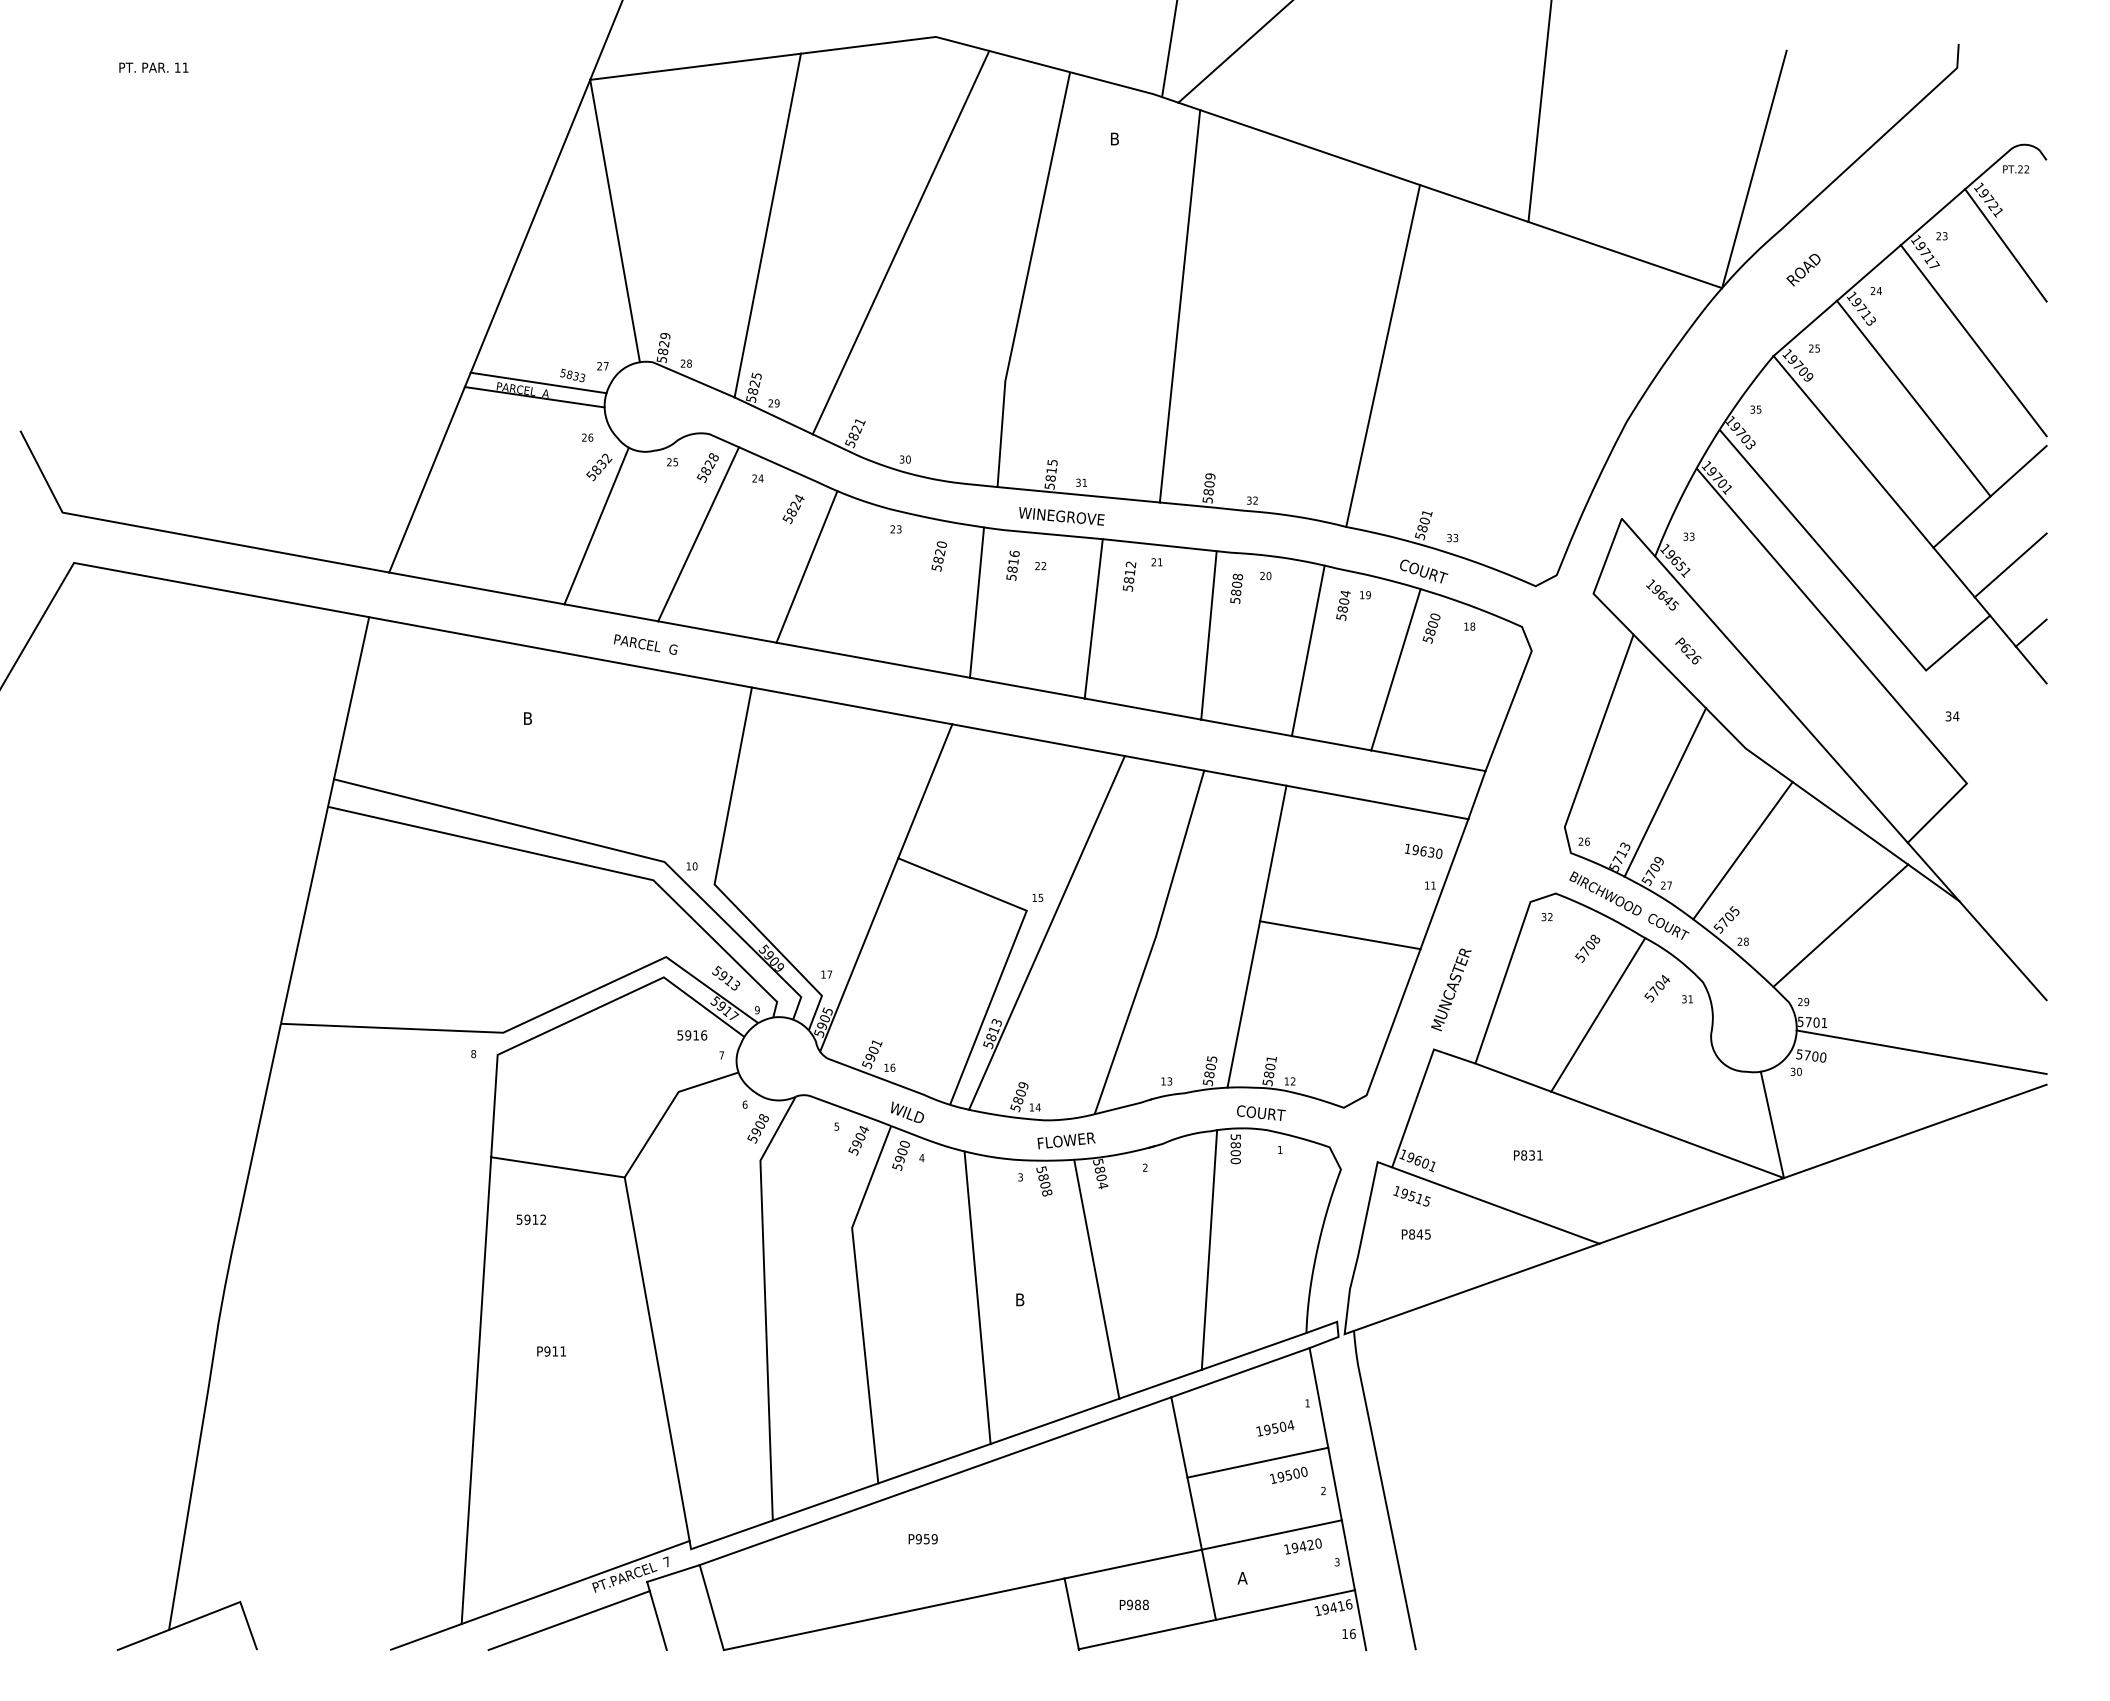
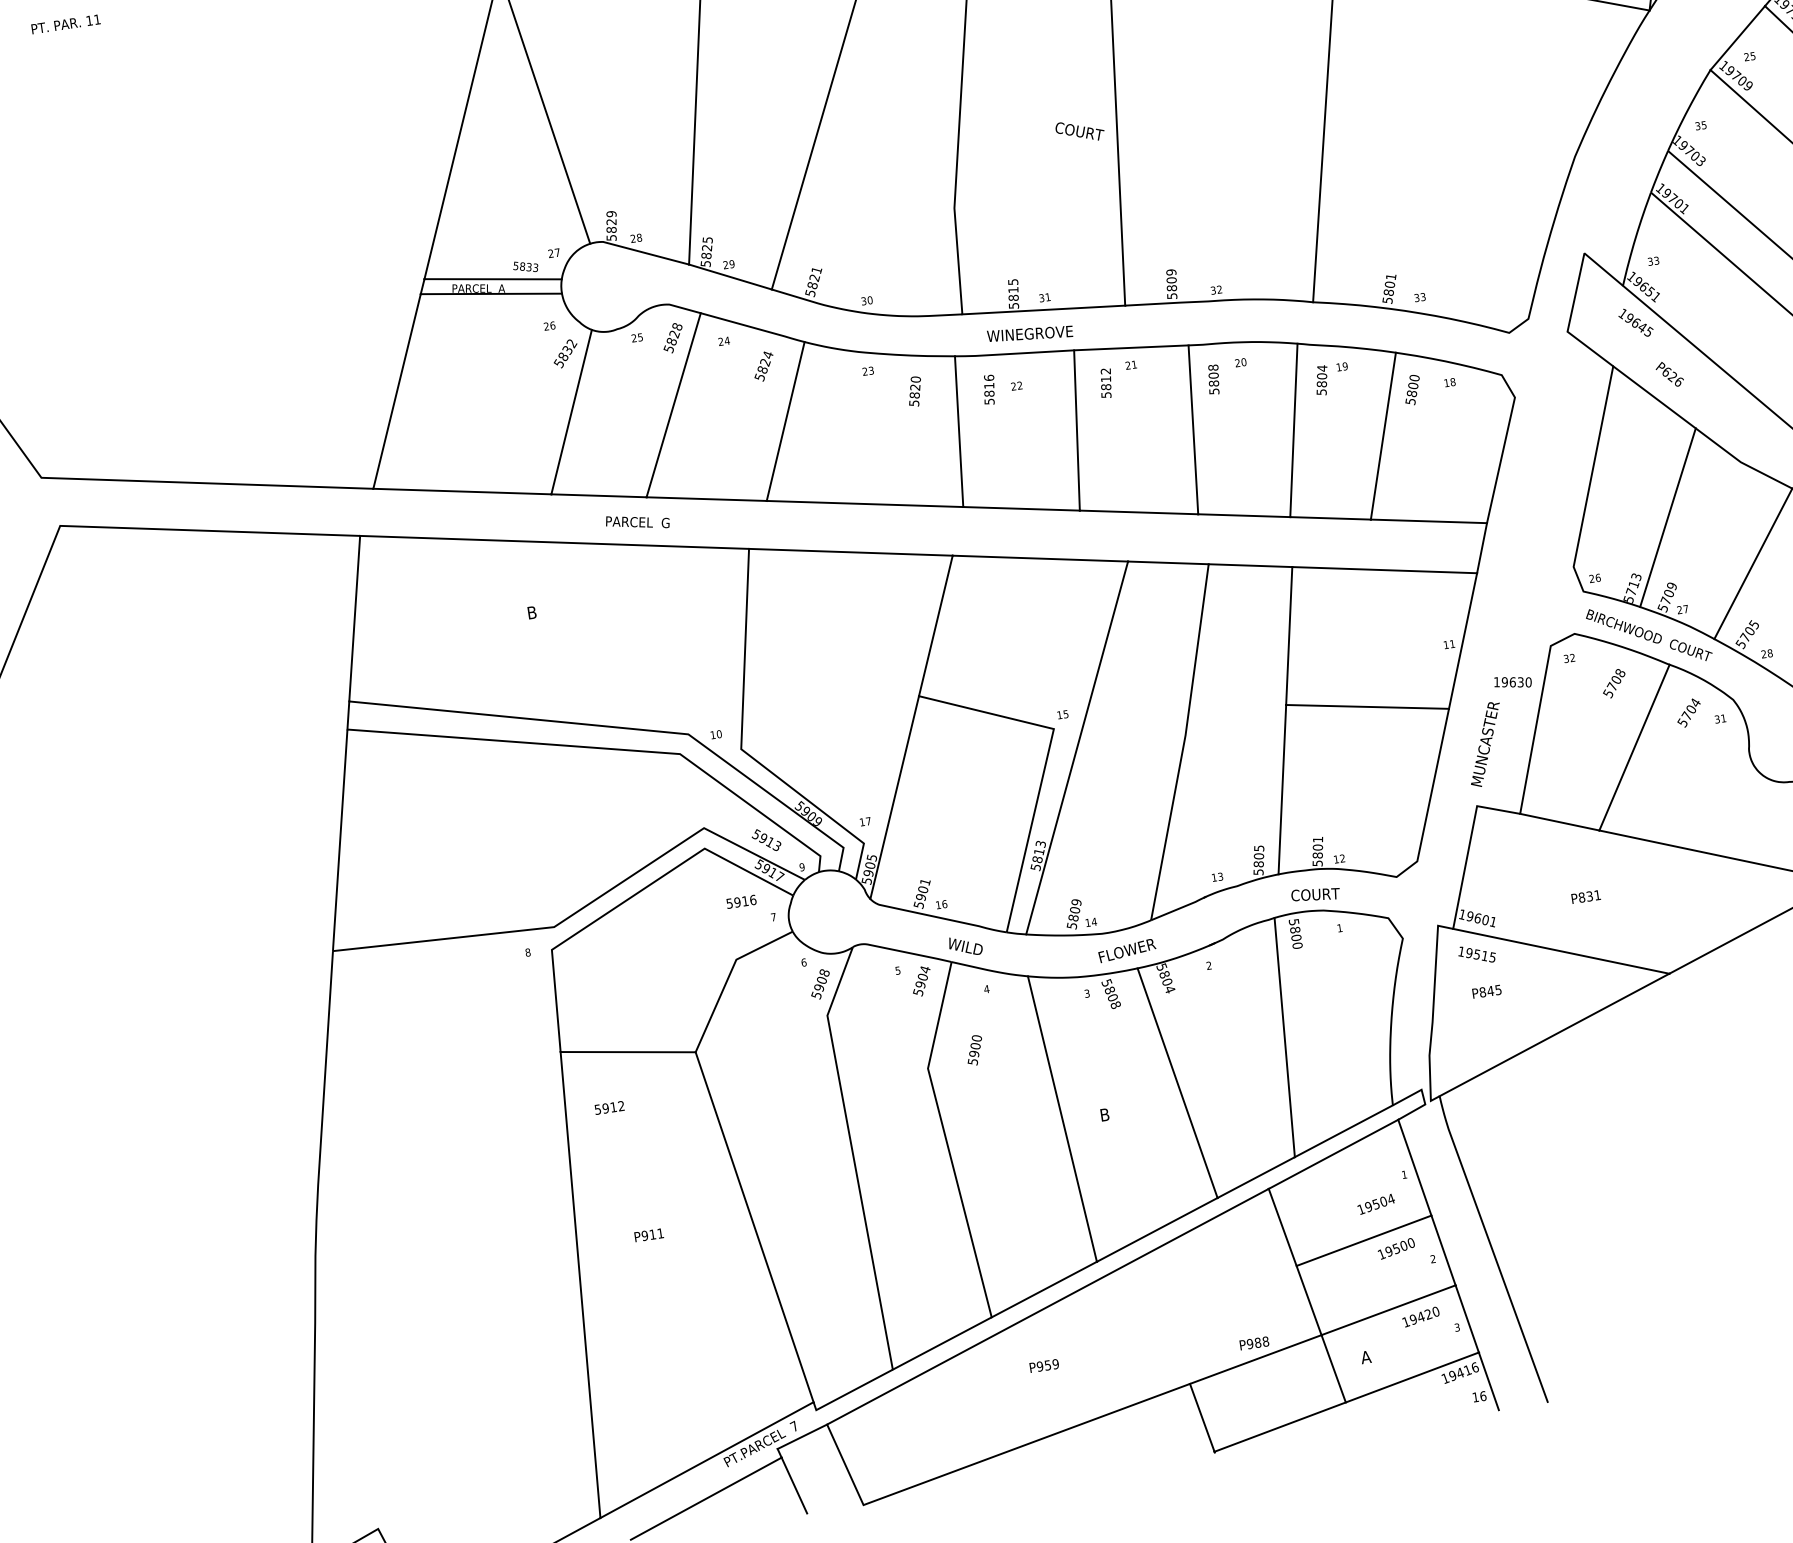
text: (1424, 571) -> (1080, 131), moved
text: (1423, 851) -> (1512, 682), moved
text: (900, 1155) -> (974, 1050), moved
text: (1133, 1604) -> (1253, 1343), moved

